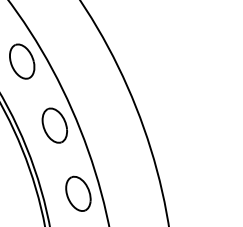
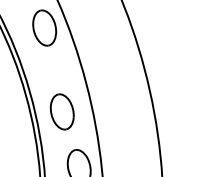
part: (54, 125) -> (61, 111), moved

